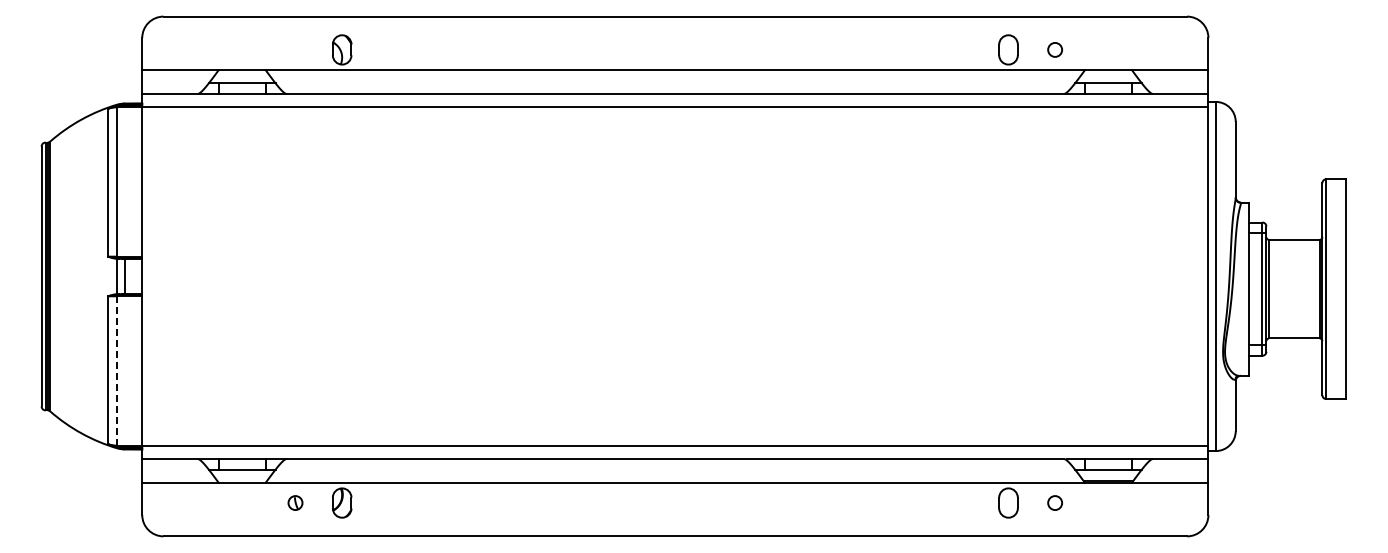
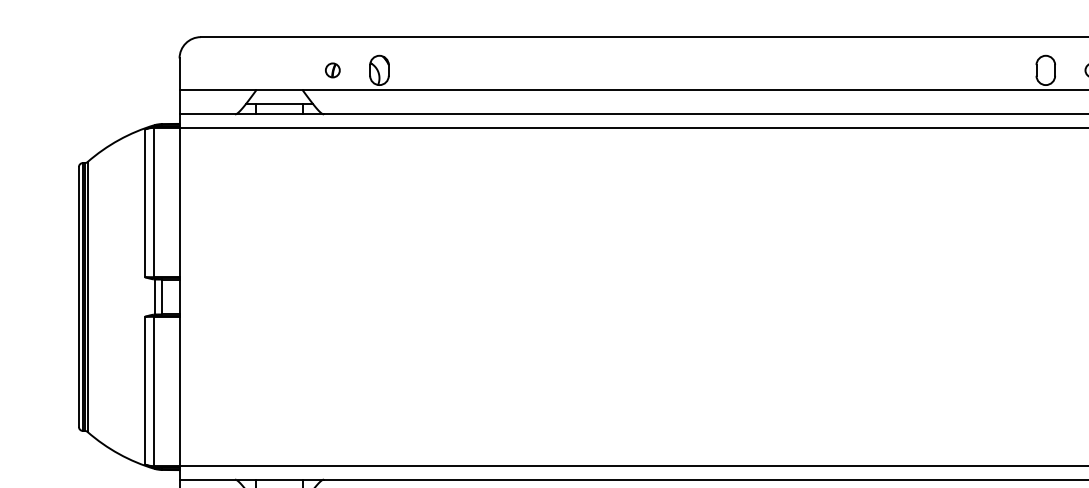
part: (295, 49) -> (332, 70), added
line: (116, 370) -> (153, 391), dashed -> solid

